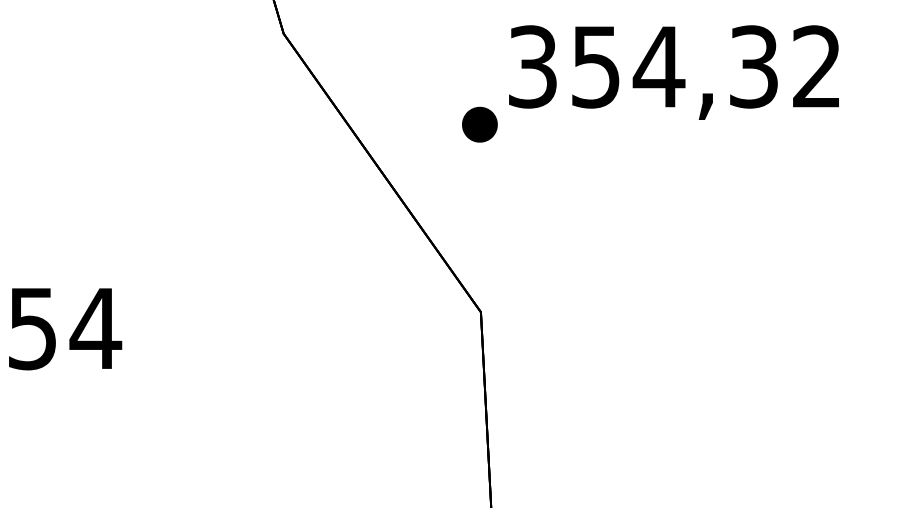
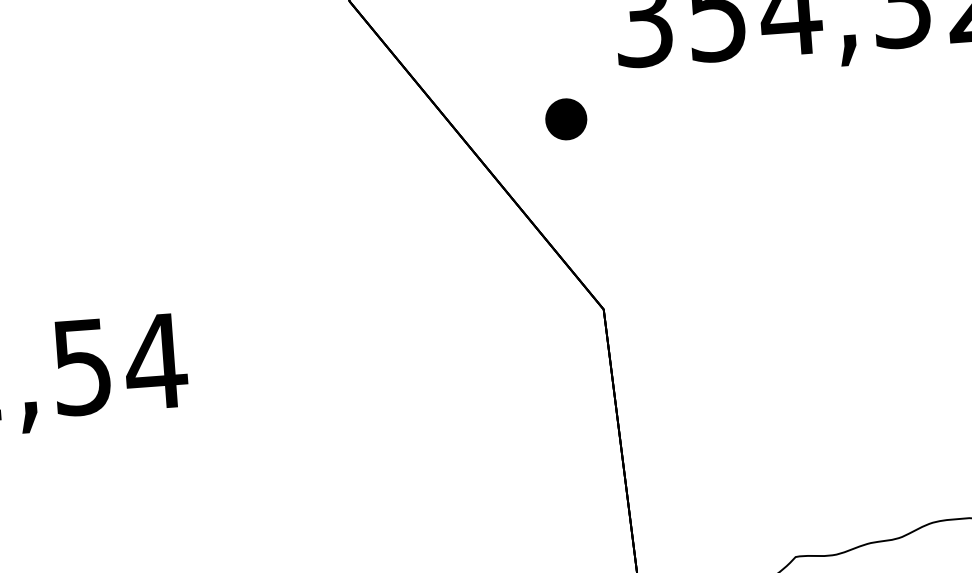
part: (479, 124) -> (565, 119), moved

